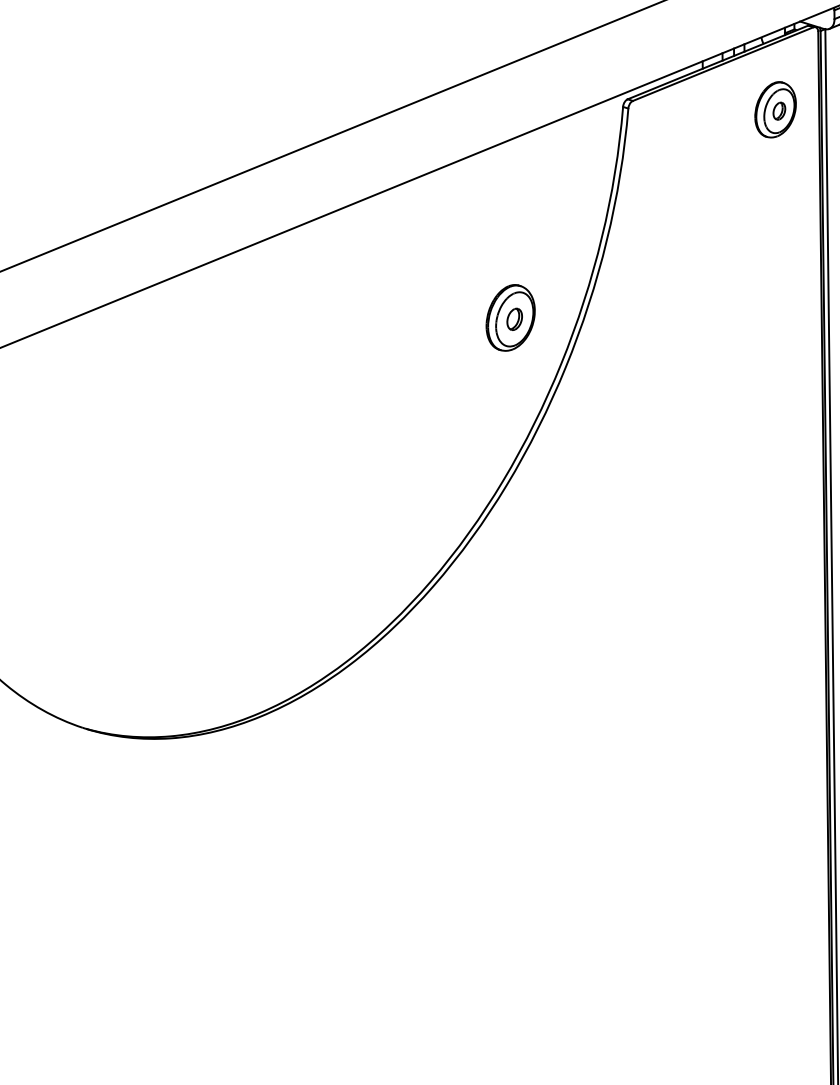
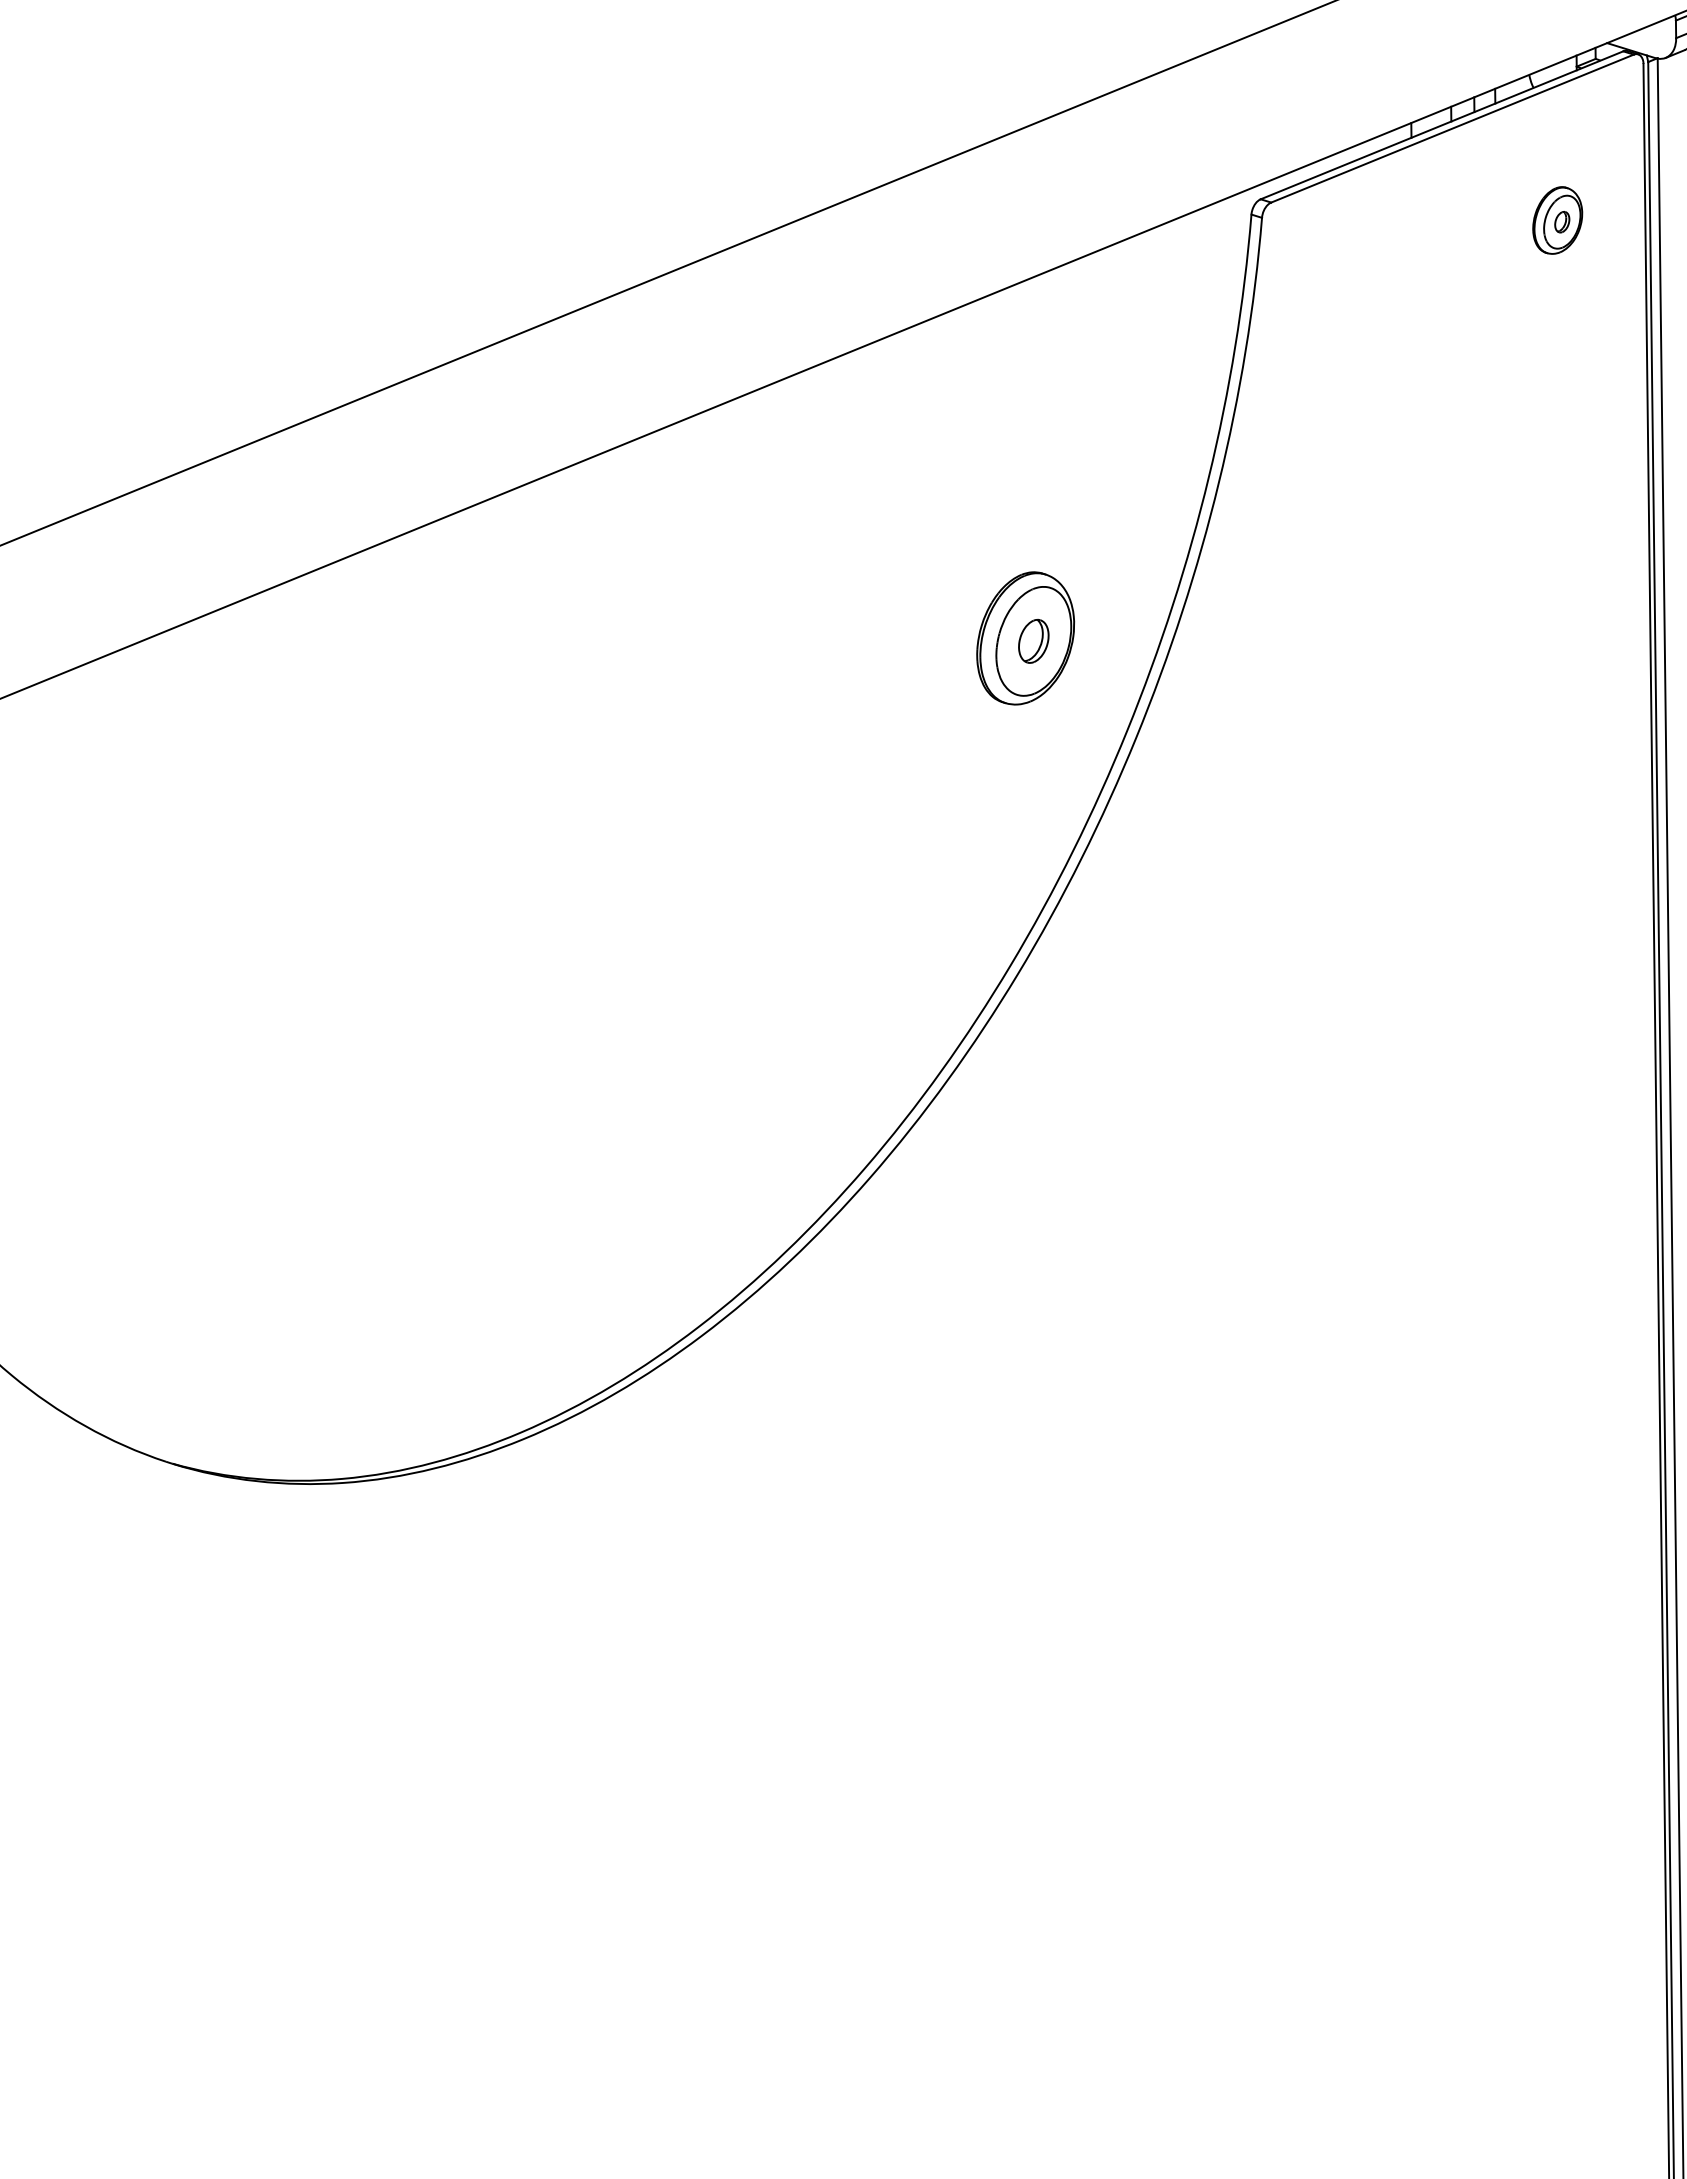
part: (775, 109) -> (1557, 219), size x0.6

